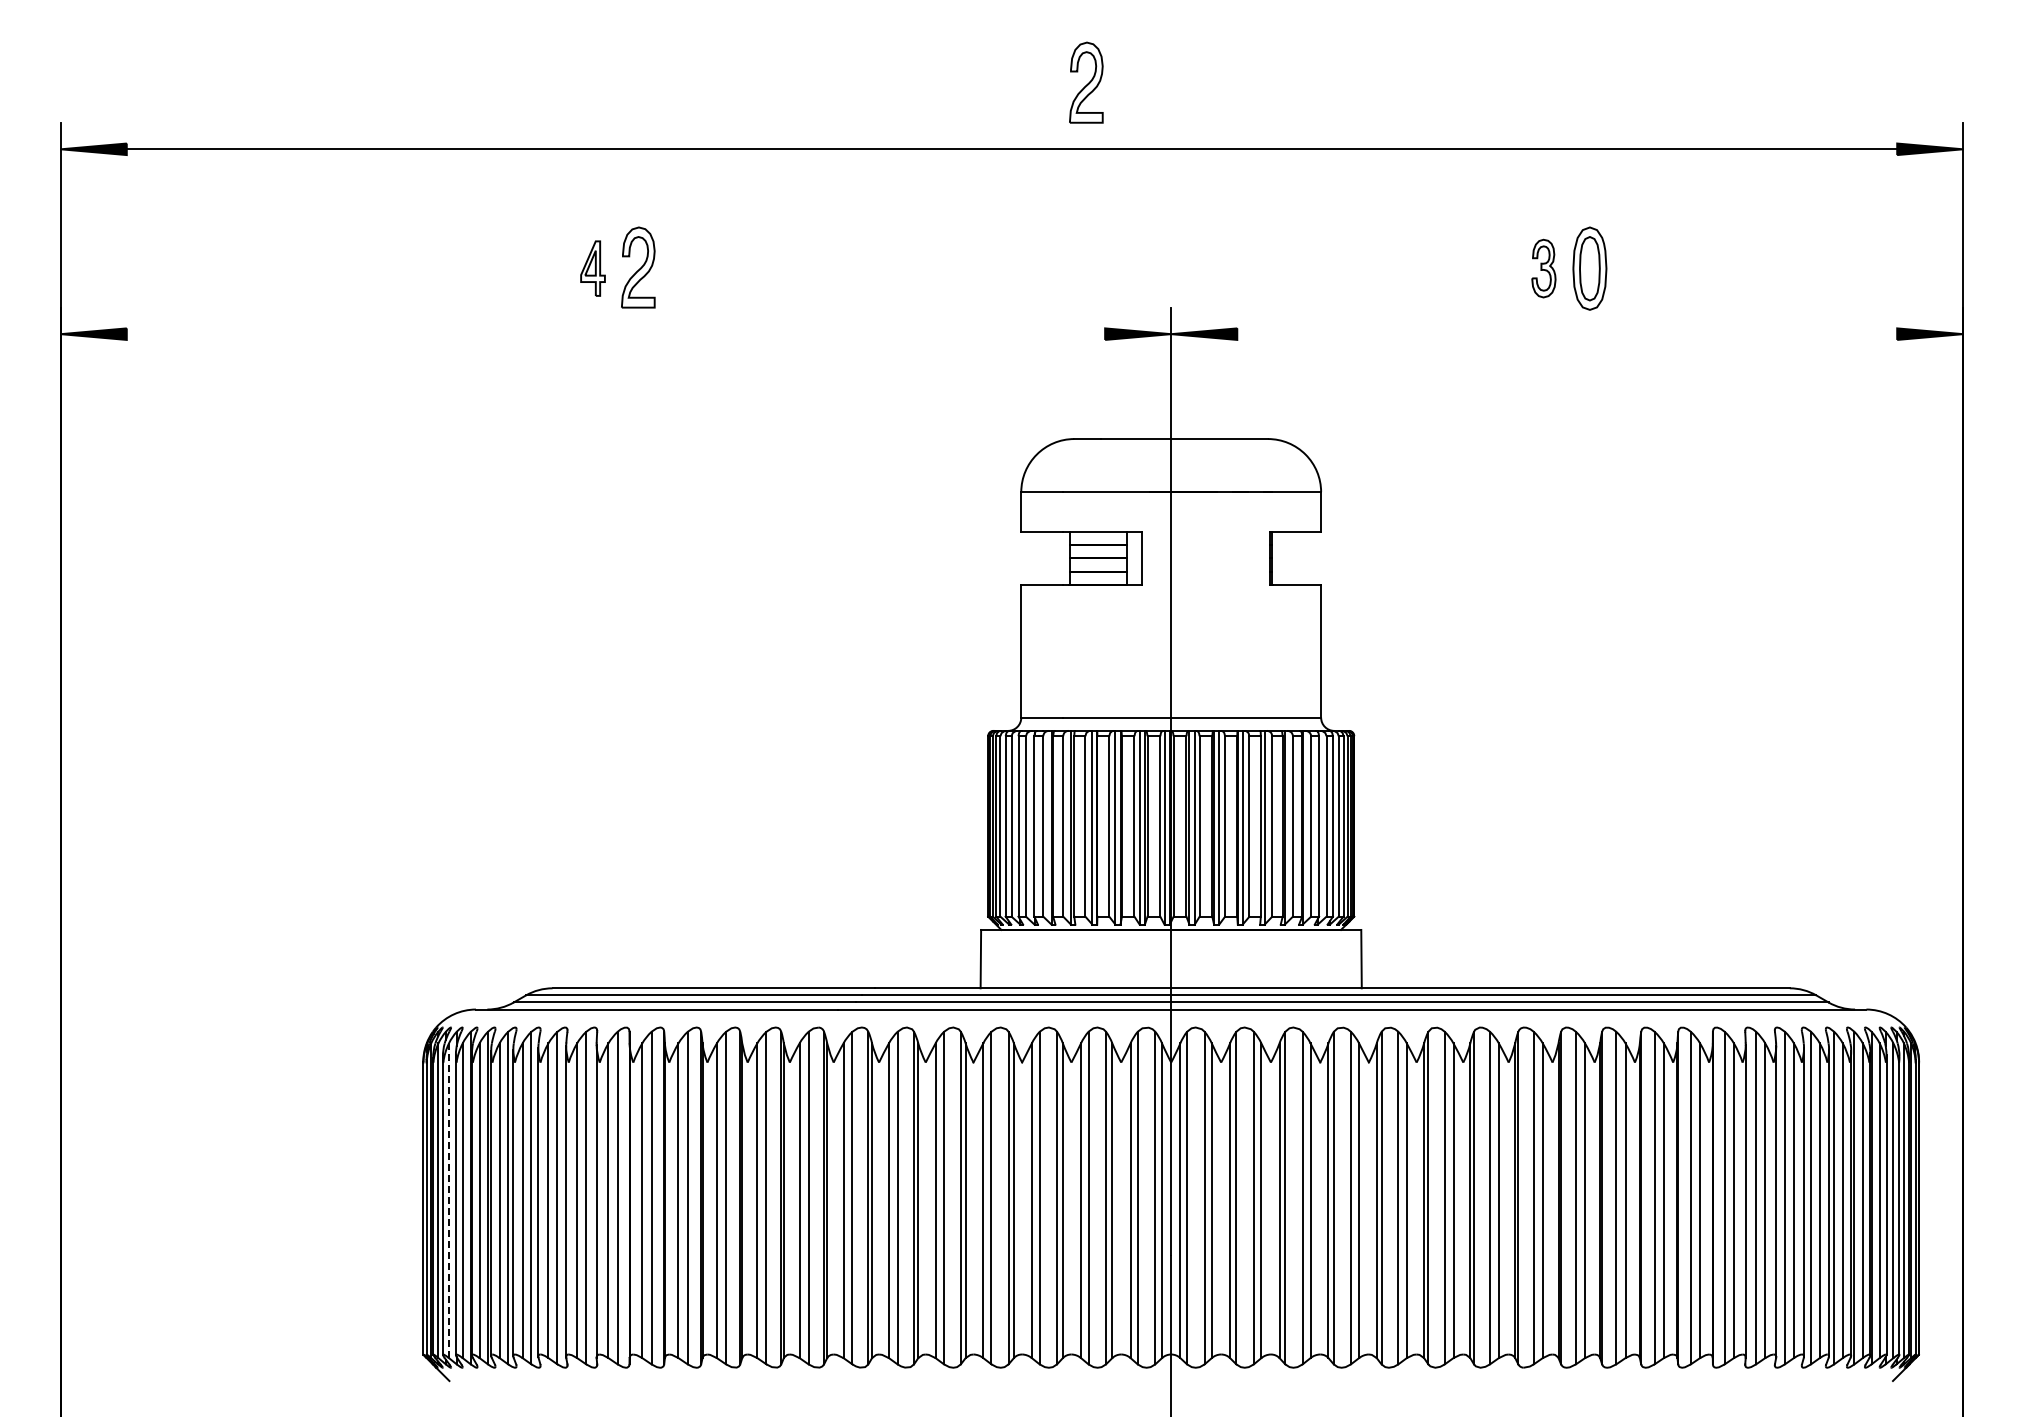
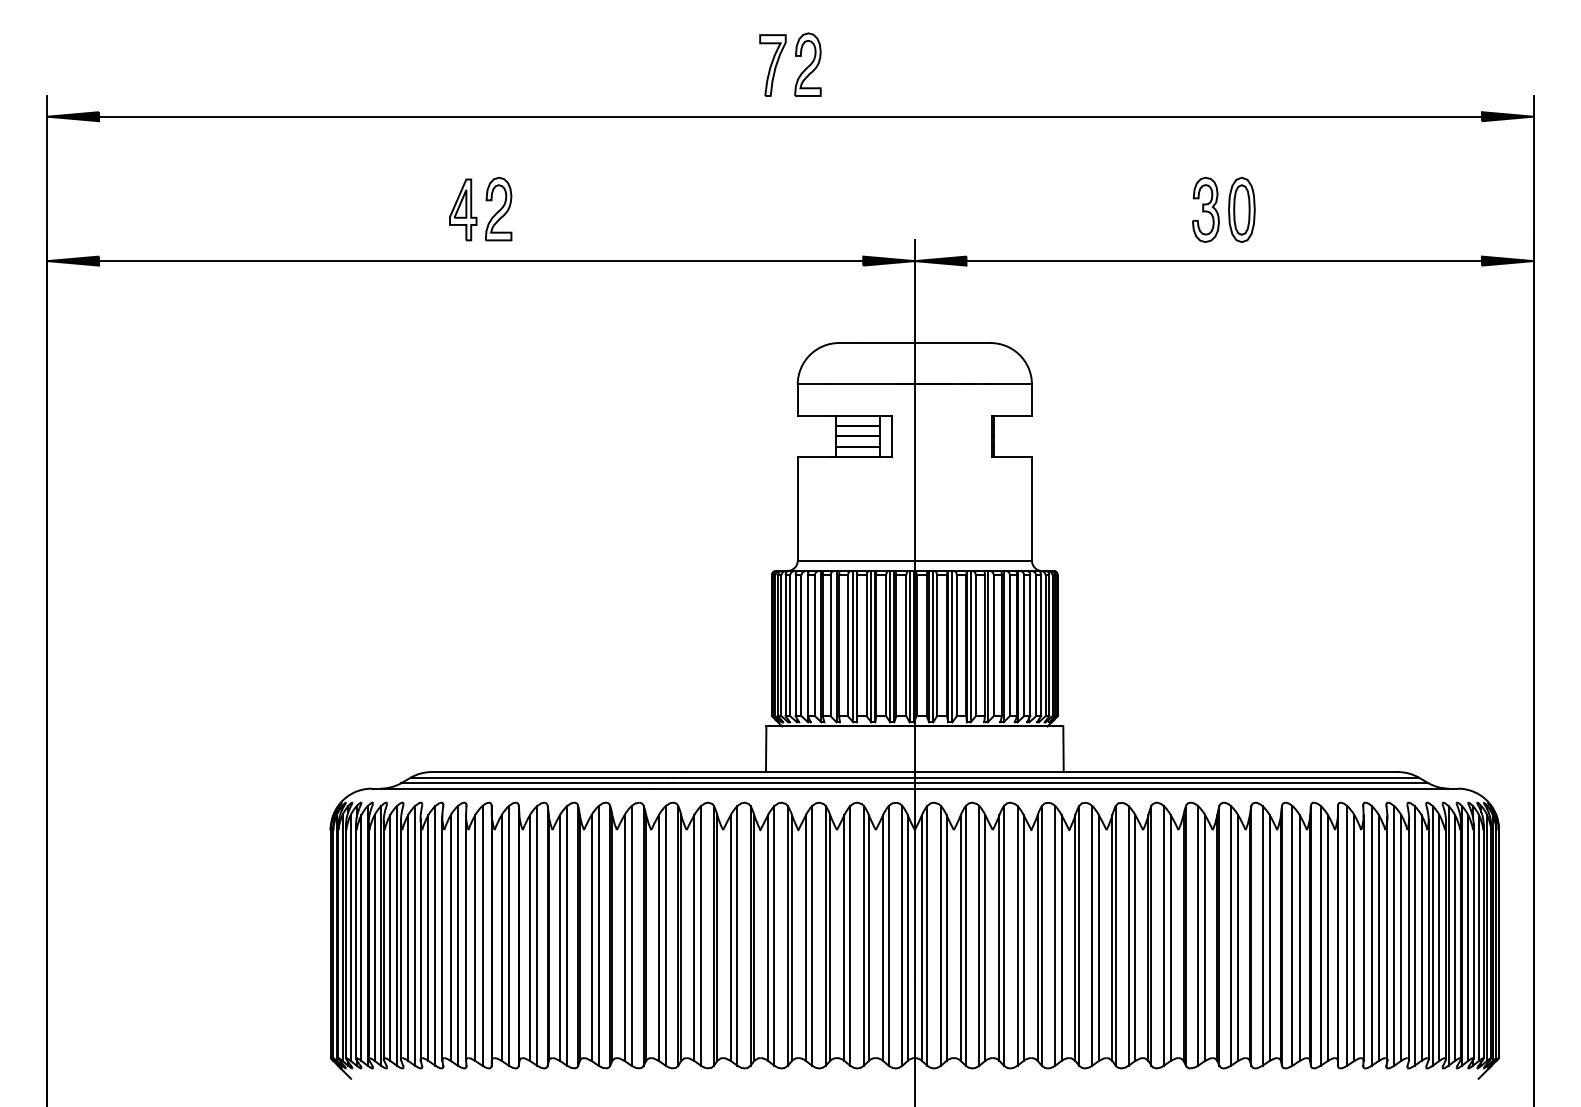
part: (1086, 82) -> (808, 64), moved
part: (989, 83) -> (772, 65), added
part: (592, 268) -> (462, 209), size x1.43
part: (1543, 268) -> (1205, 209), size x1.43
line: (615, 334) -> (480, 261), added
line: (1567, 334) -> (1224, 261), added
line: (448, 1200) -> (350, 937), dashed -> solid

